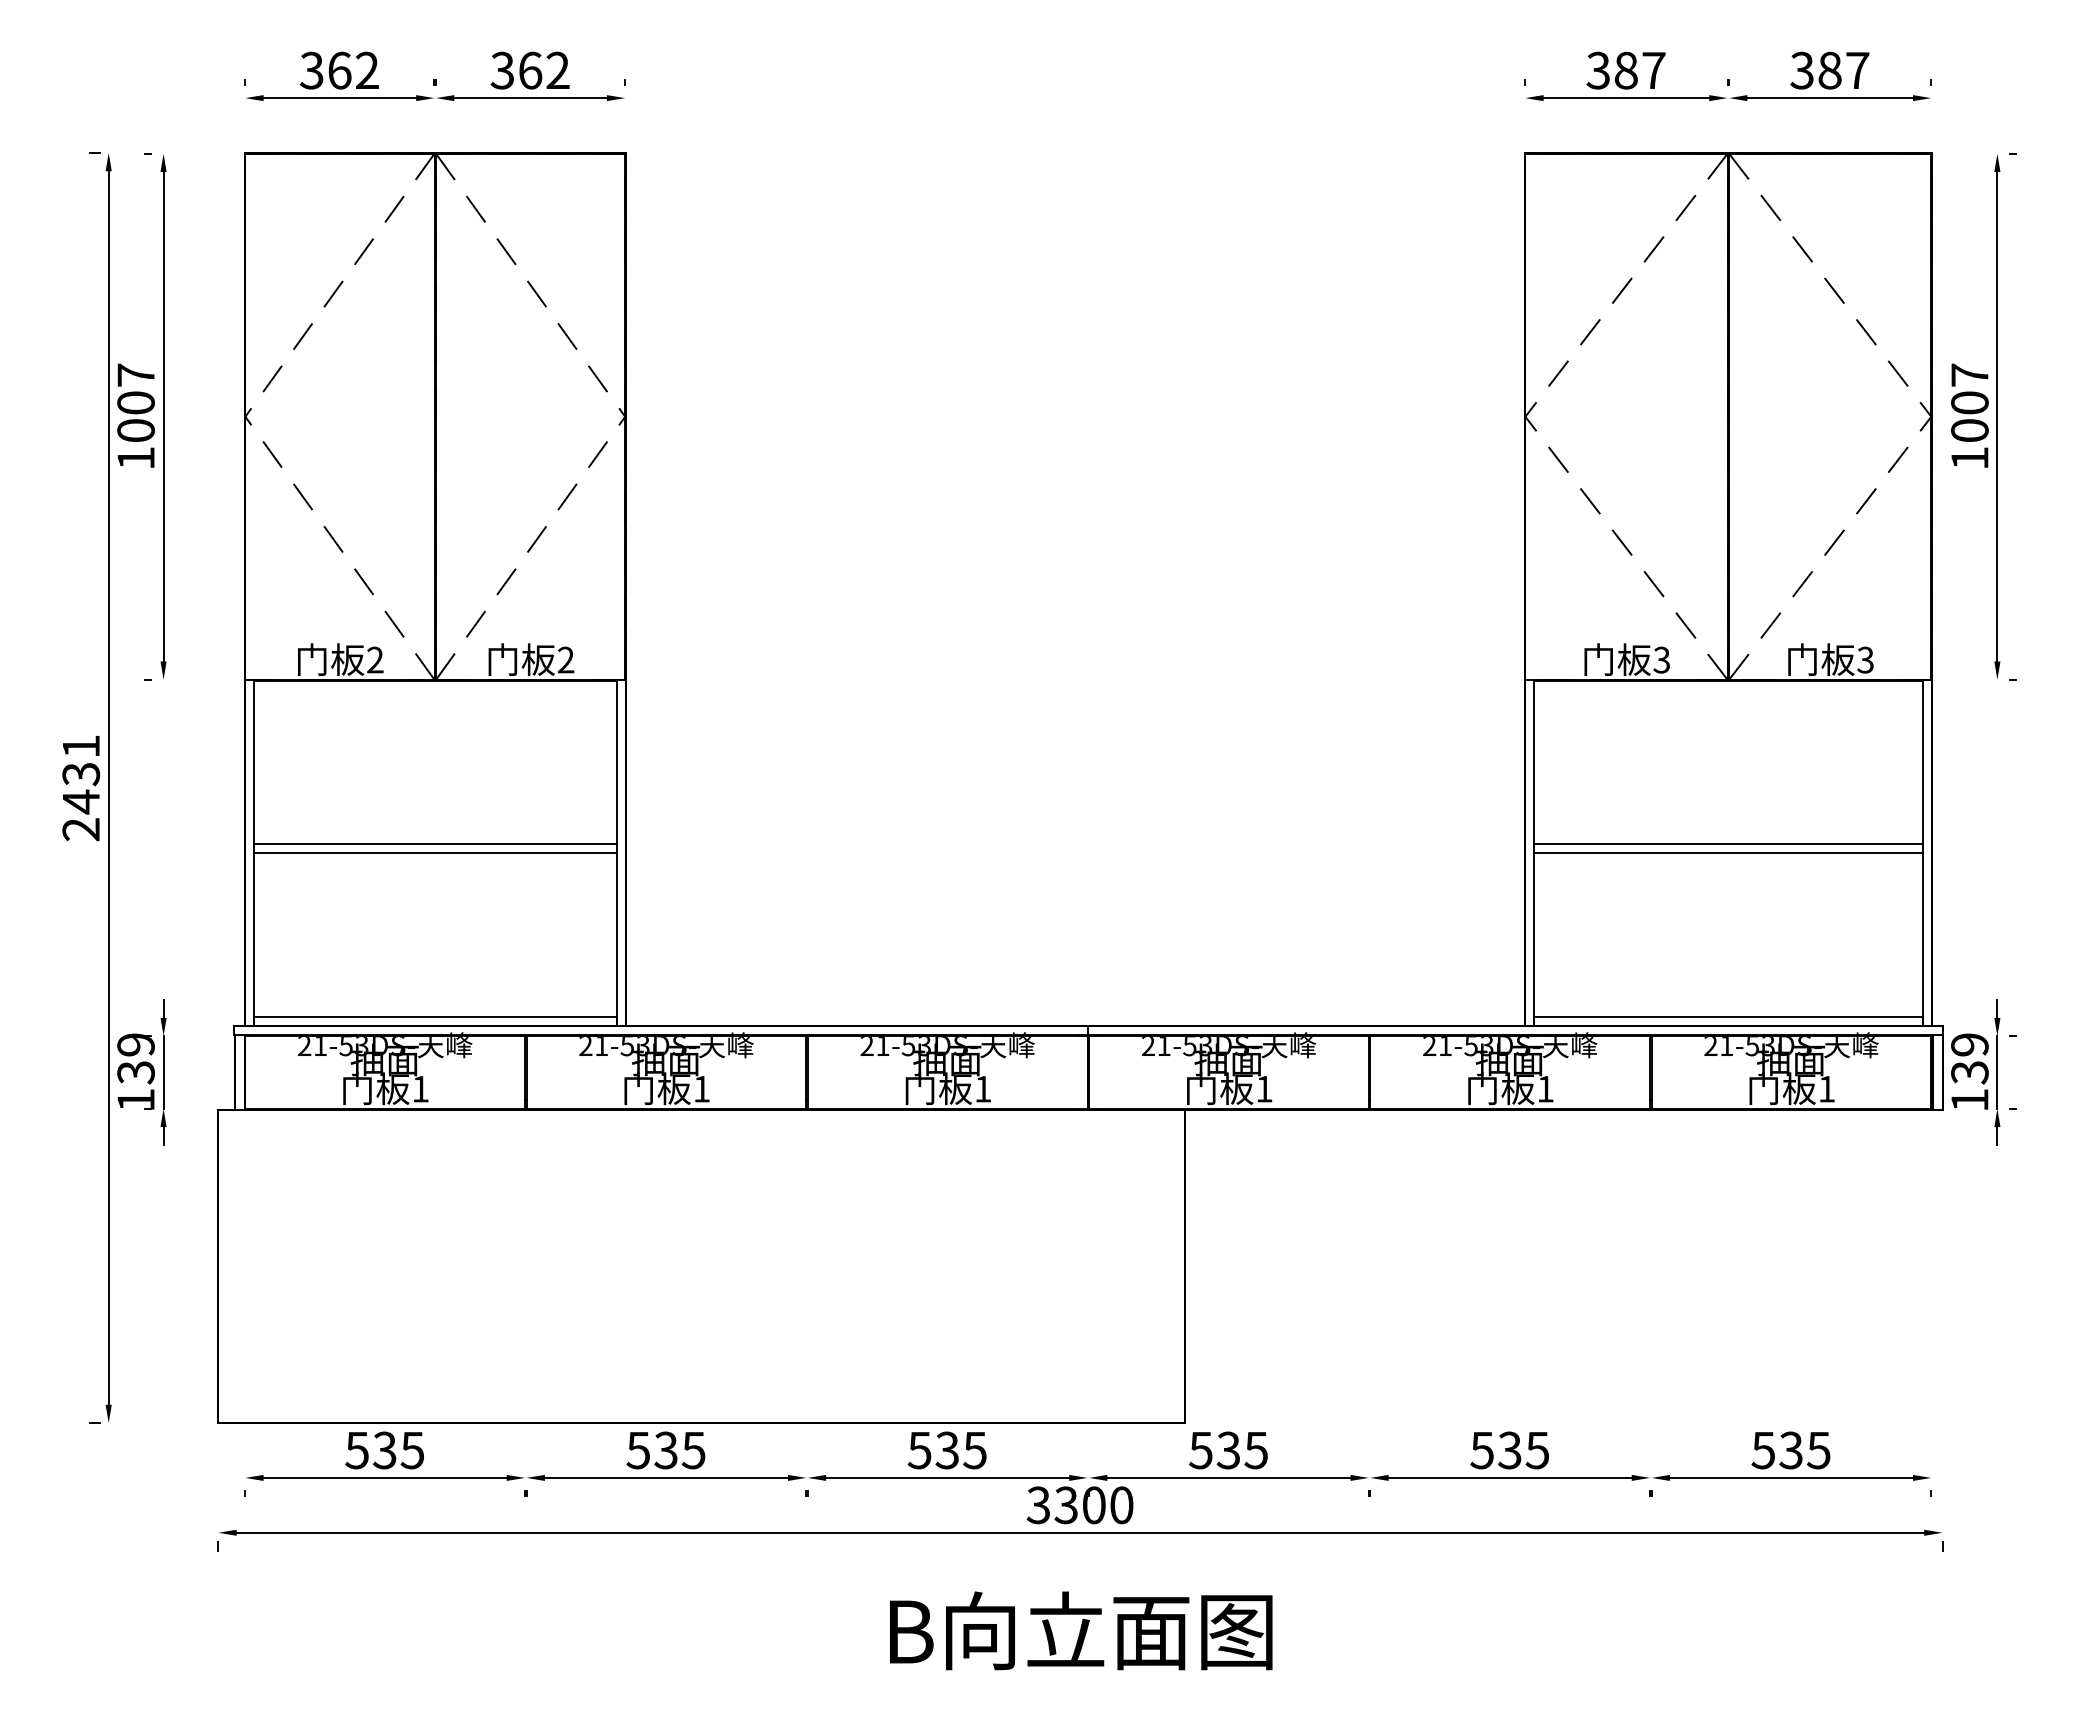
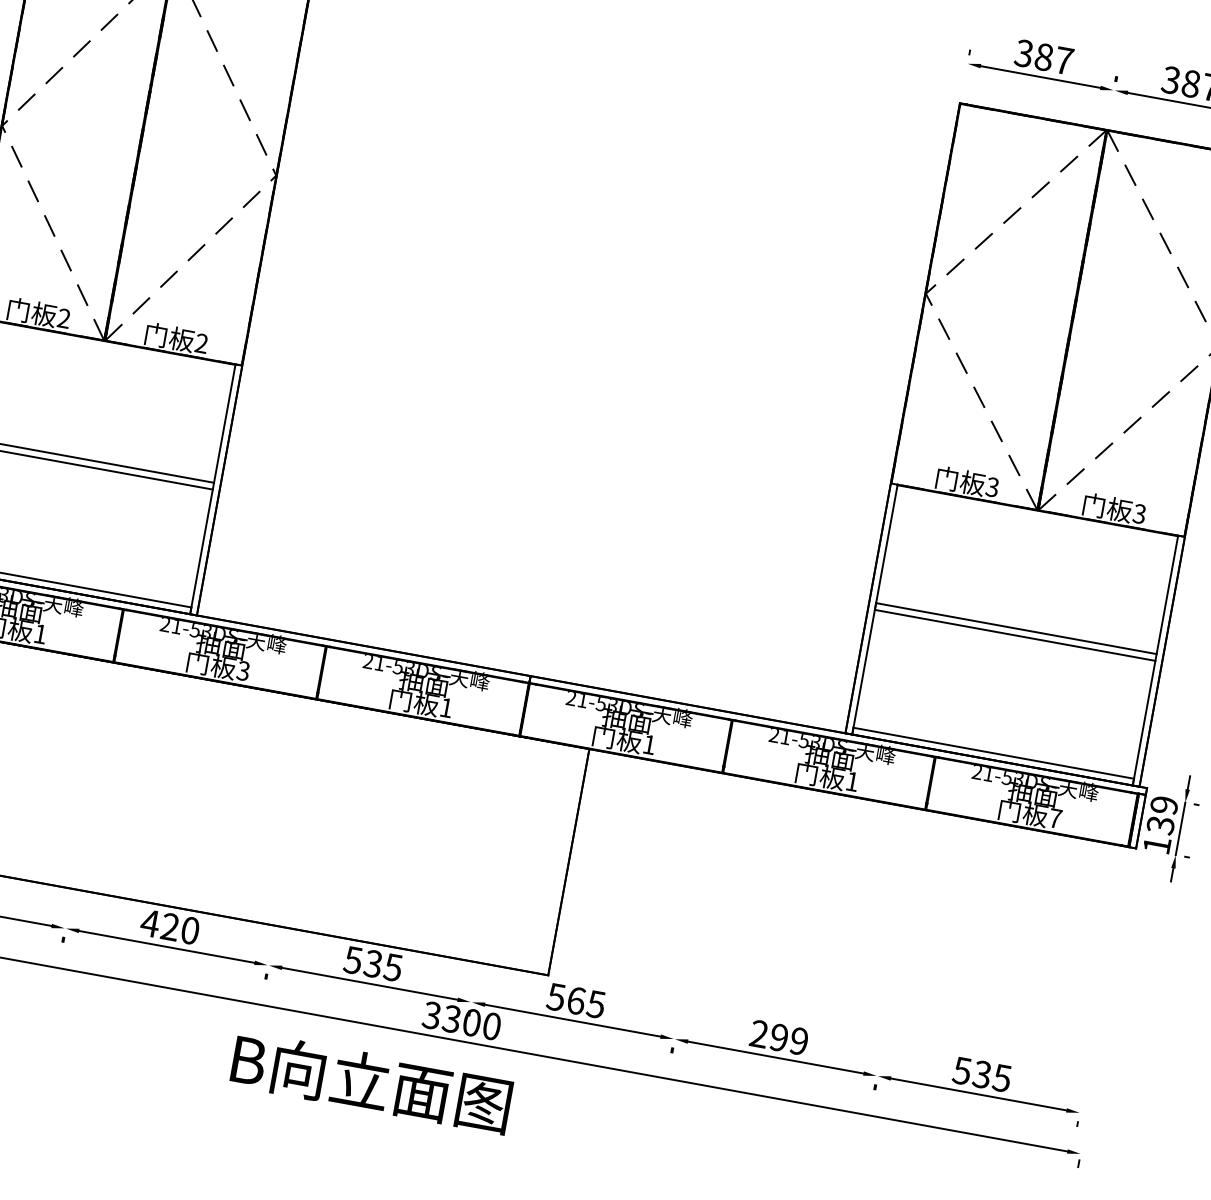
text: (701, 1088) -> (243, 670), 1 -> 3
text: (1827, 1089) -> (1055, 818), 1 -> 7
text: (665, 1450) -> (169, 927), 535 -> 420
text: (1228, 1450) -> (576, 1000), 535 -> 565
text: (1509, 1450) -> (778, 1037), 535 -> 299
text: (1081, 1630) -> (371, 1082), moved

